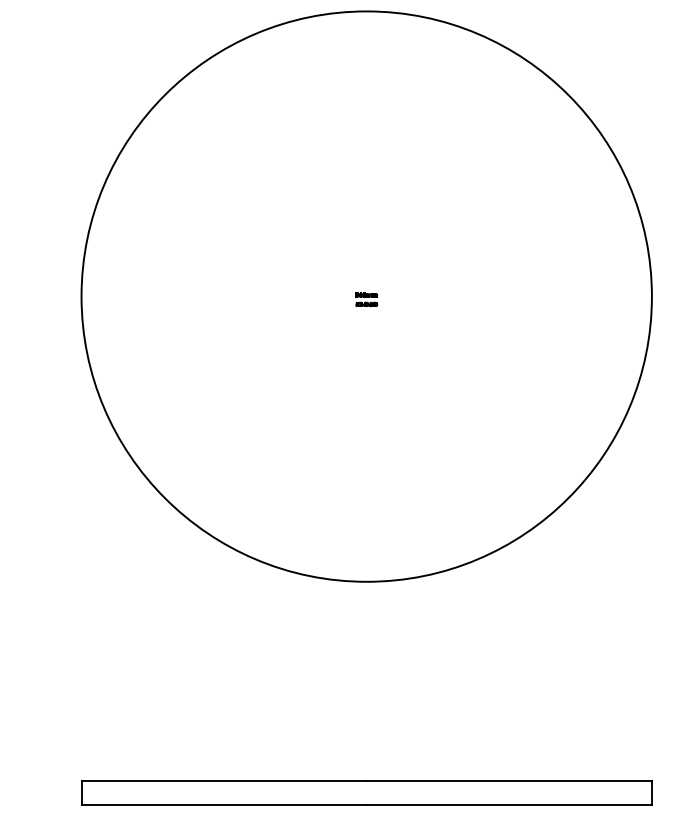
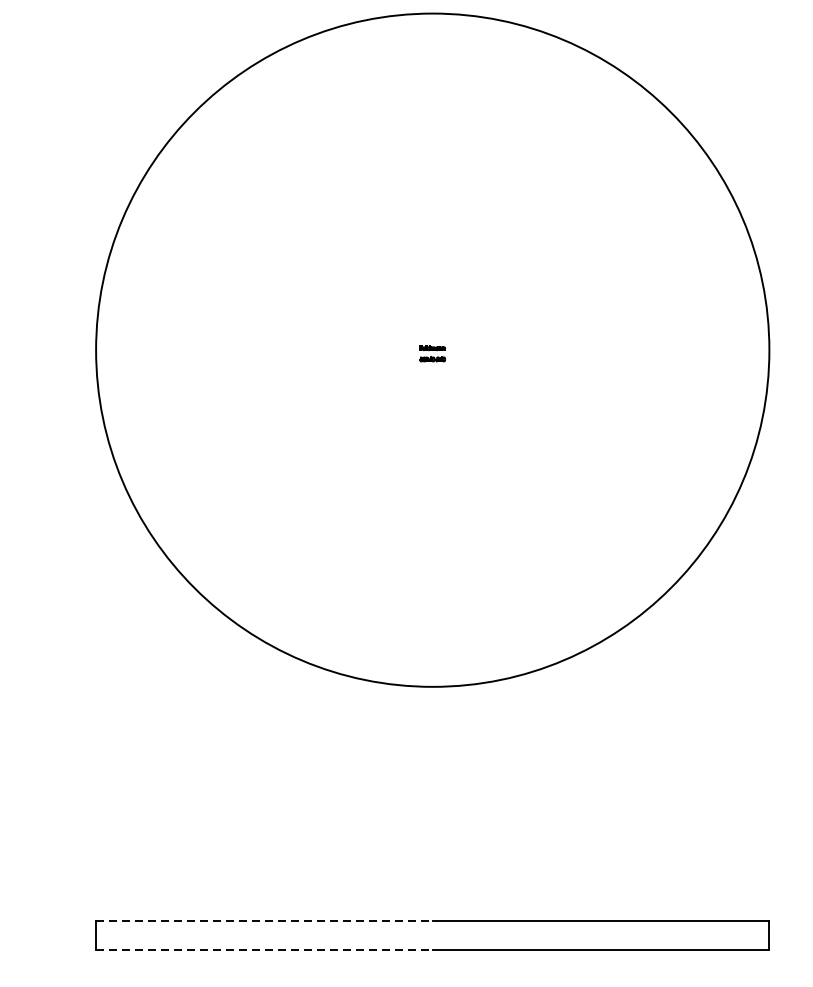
line: (224, 780) -> (264, 921), solid -> dashed
line: (224, 804) -> (264, 949), solid -> dashed

